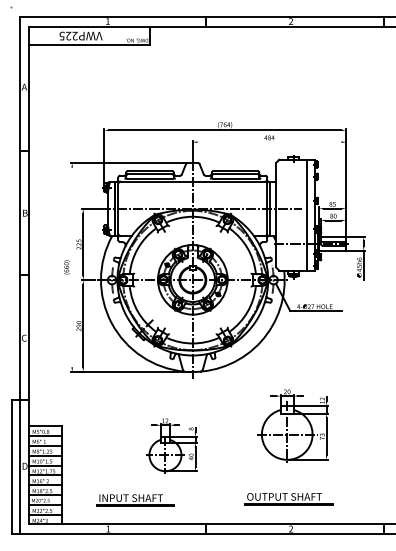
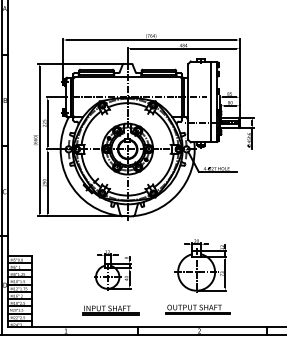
line: (269, 142) -> (183, 48), added
line: (72, 267) -> (39, 140), added
part: (292, 425) -> (200, 265), moved
part: (135, 500) -> (110, 310), moved

